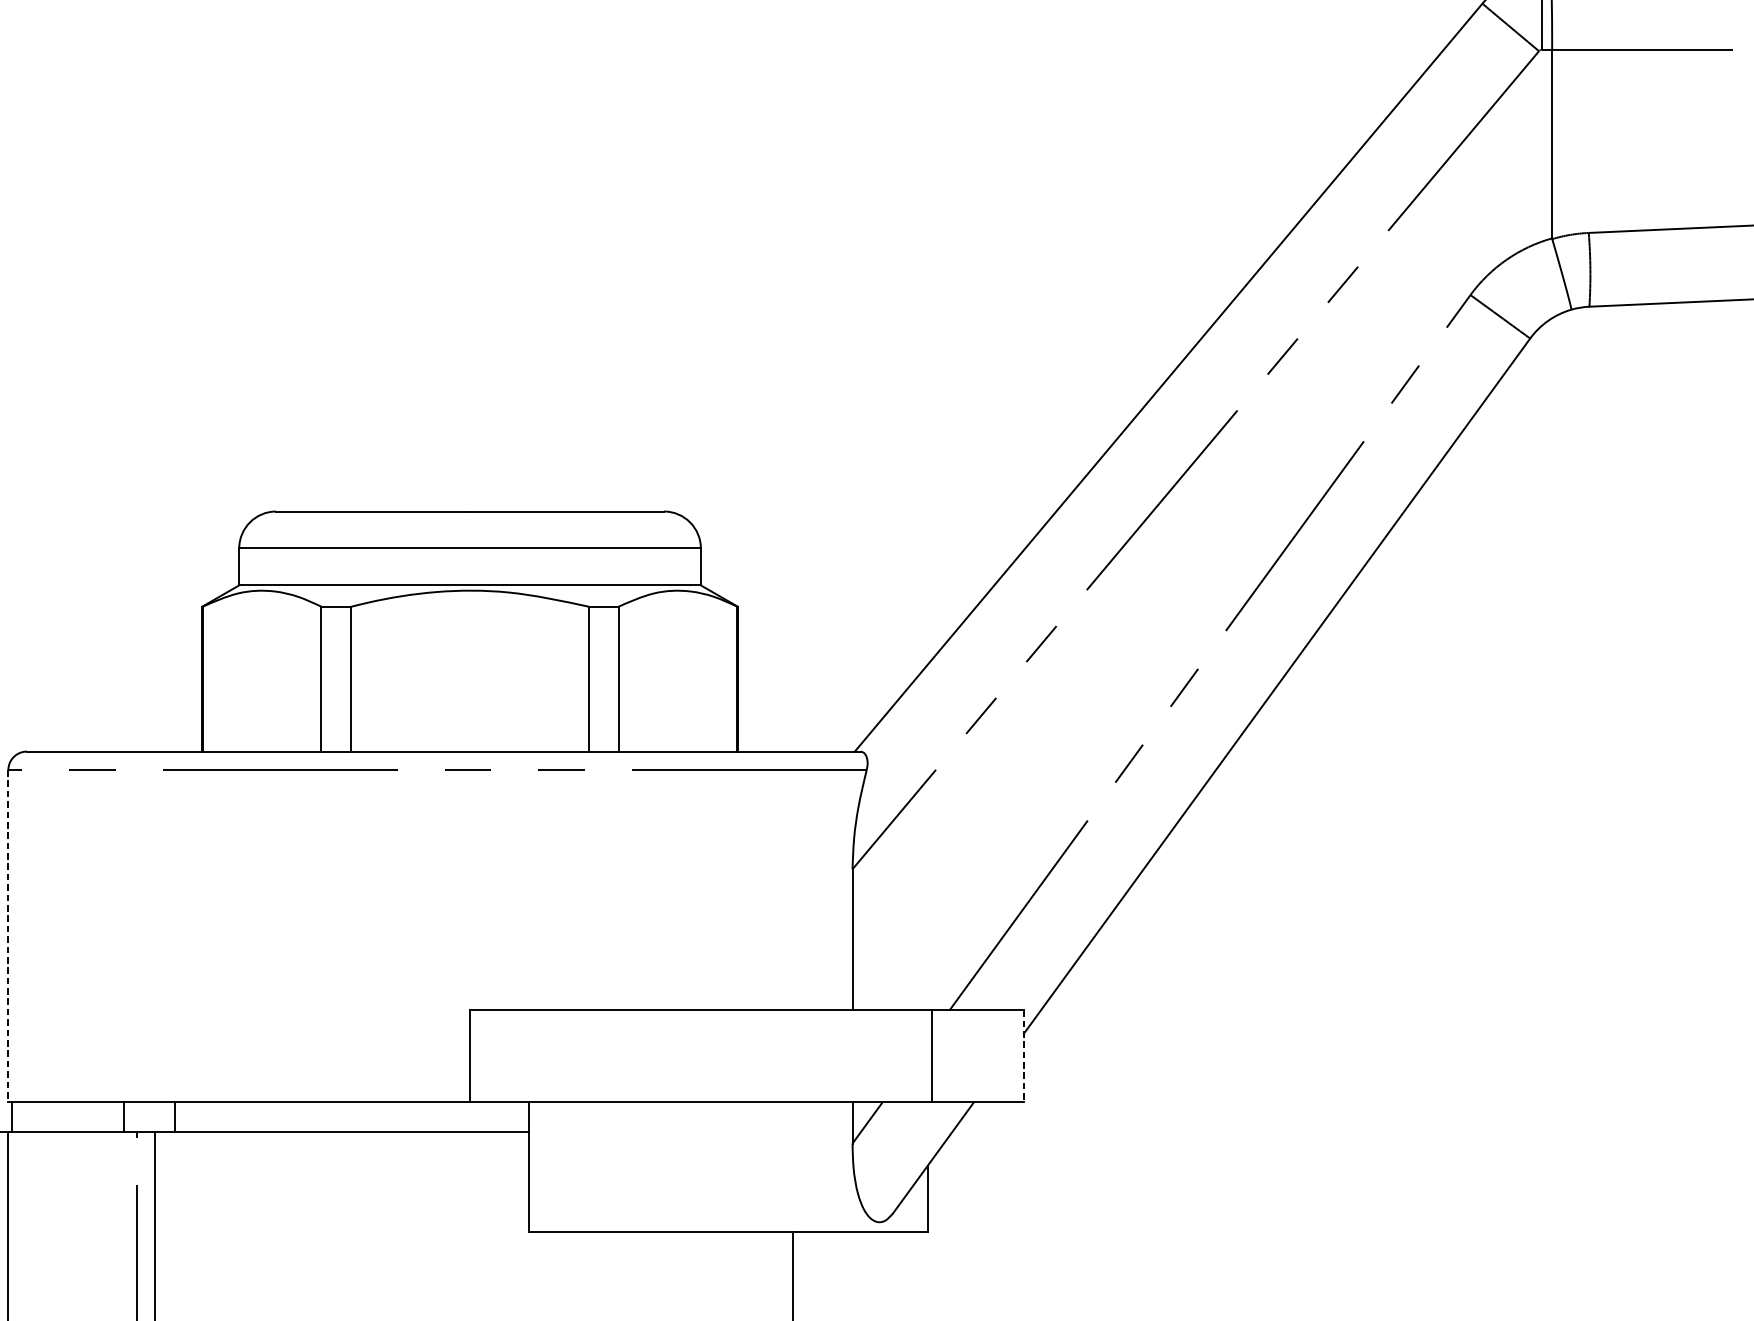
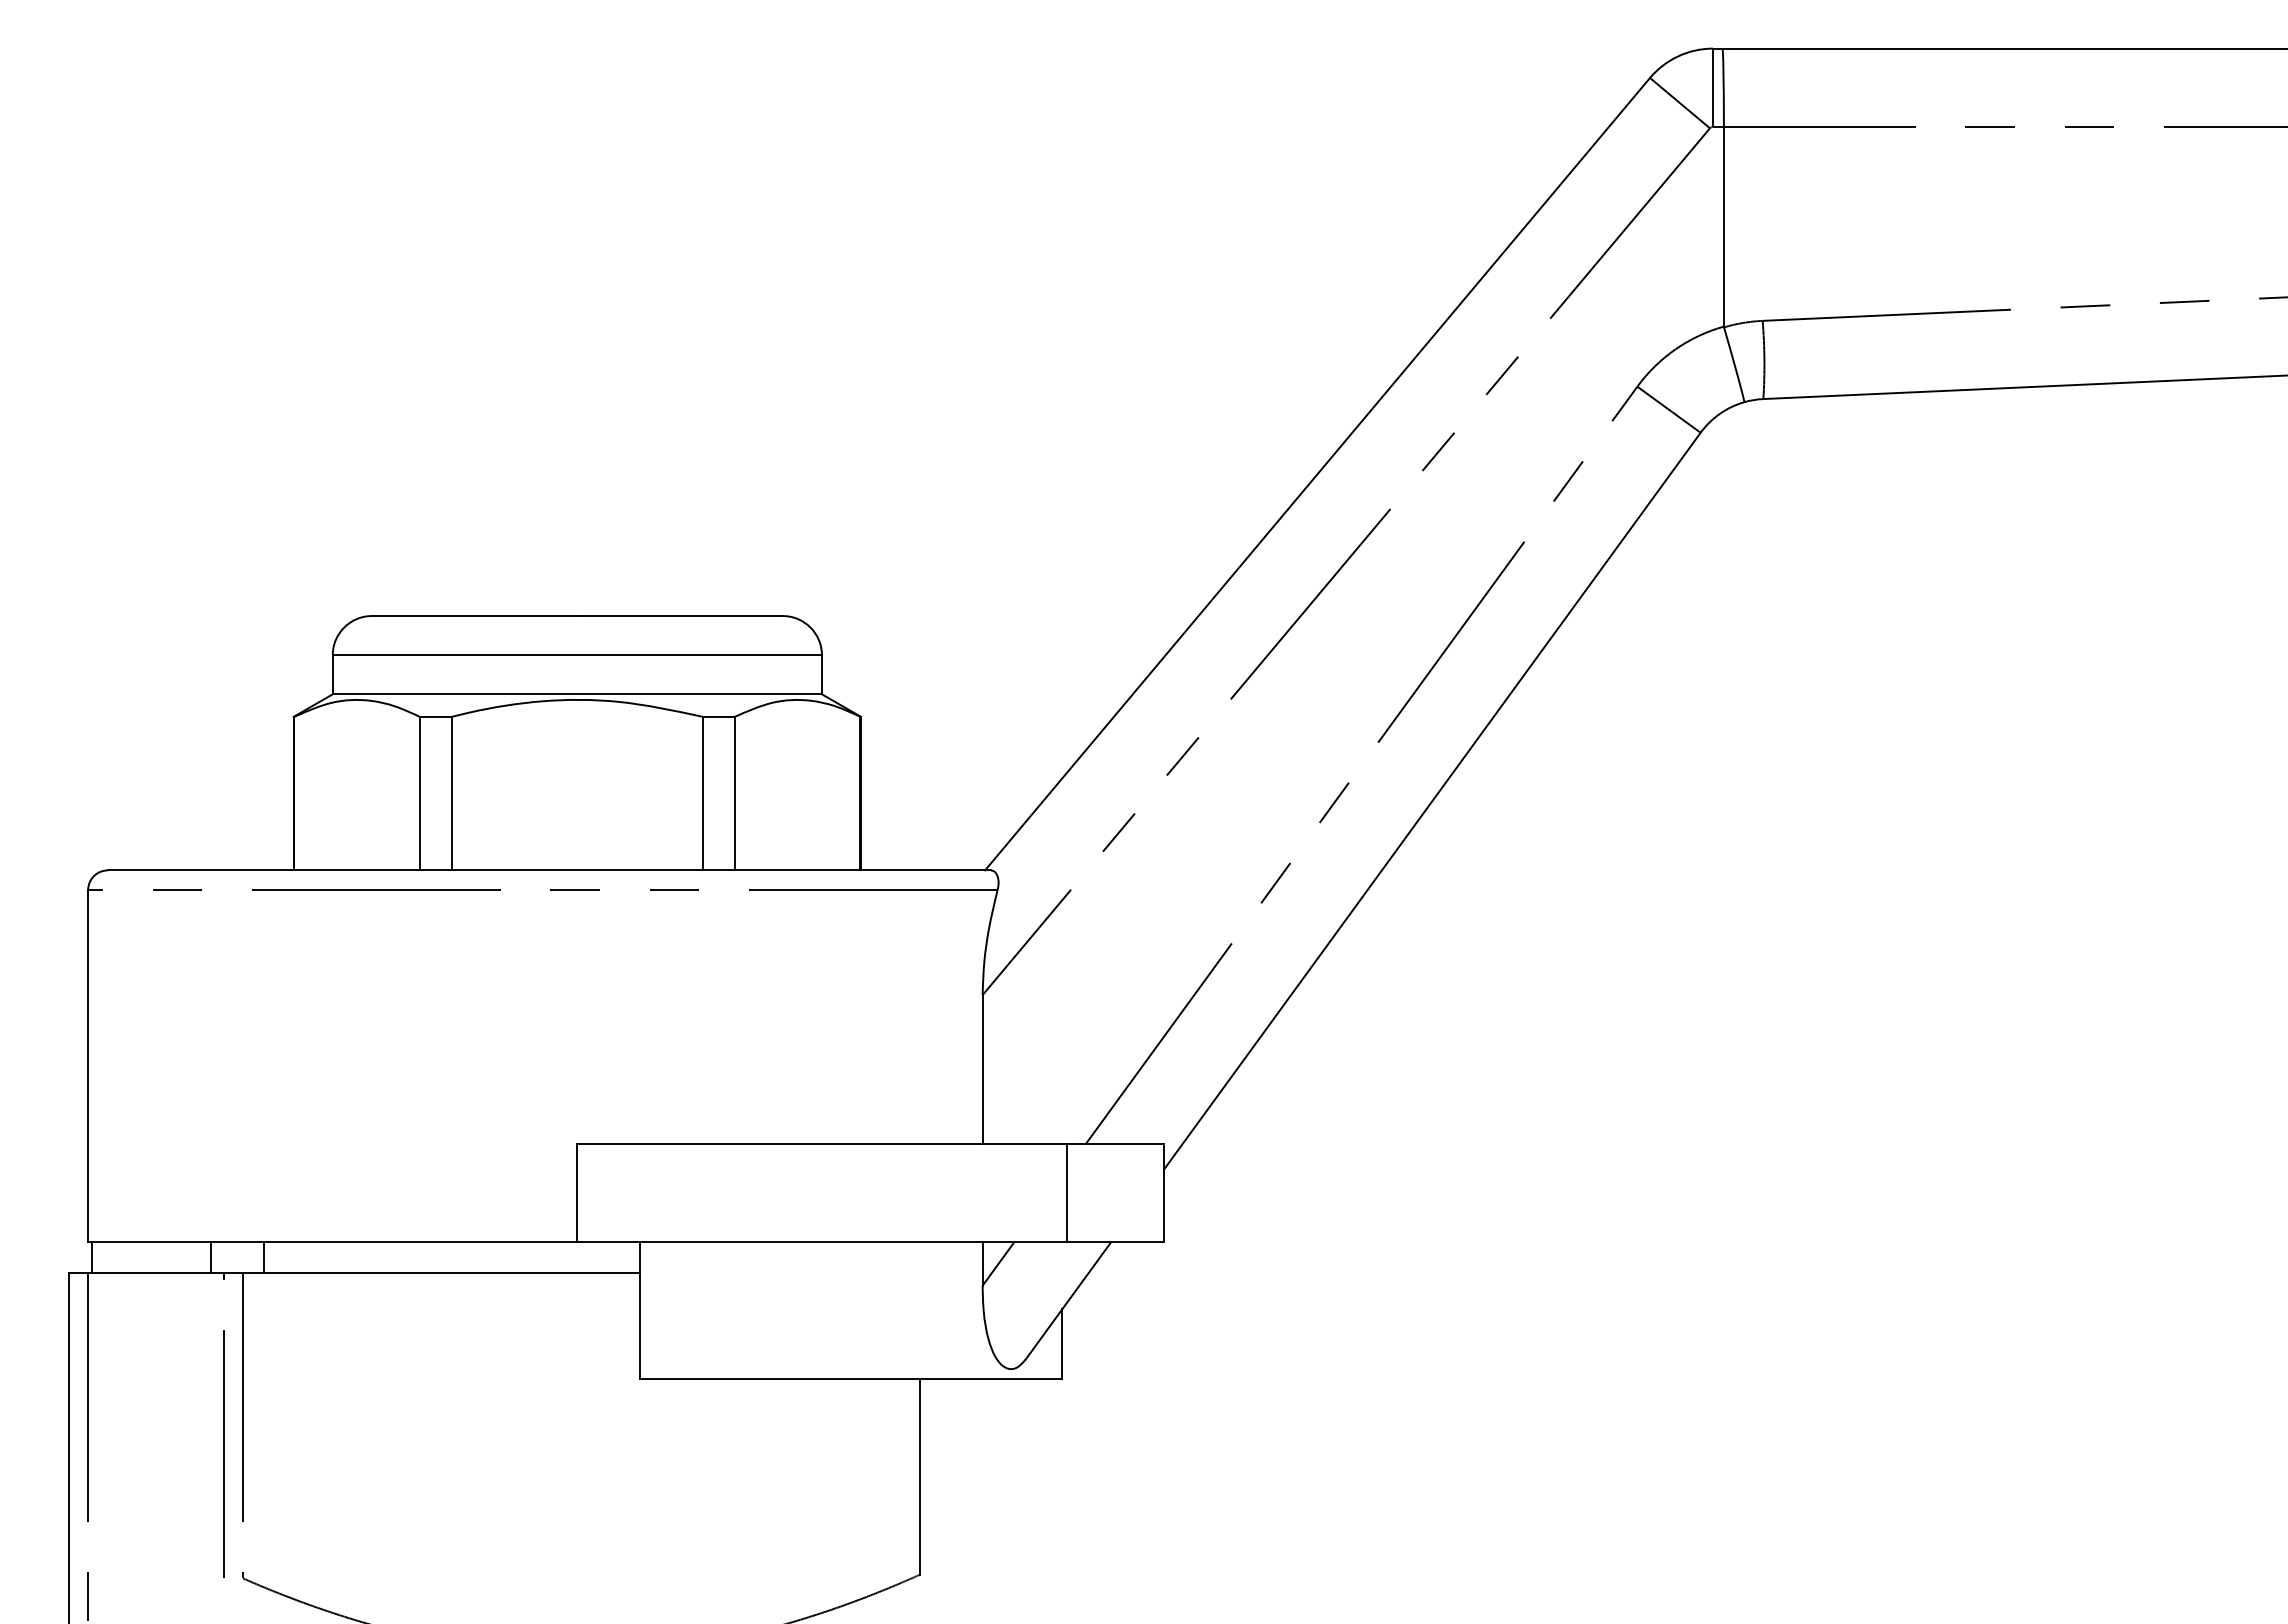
line: (8, 936) -> (88, 1066), dashed -> solid
line: (1024, 1056) -> (1164, 1193), dashed -> solid

